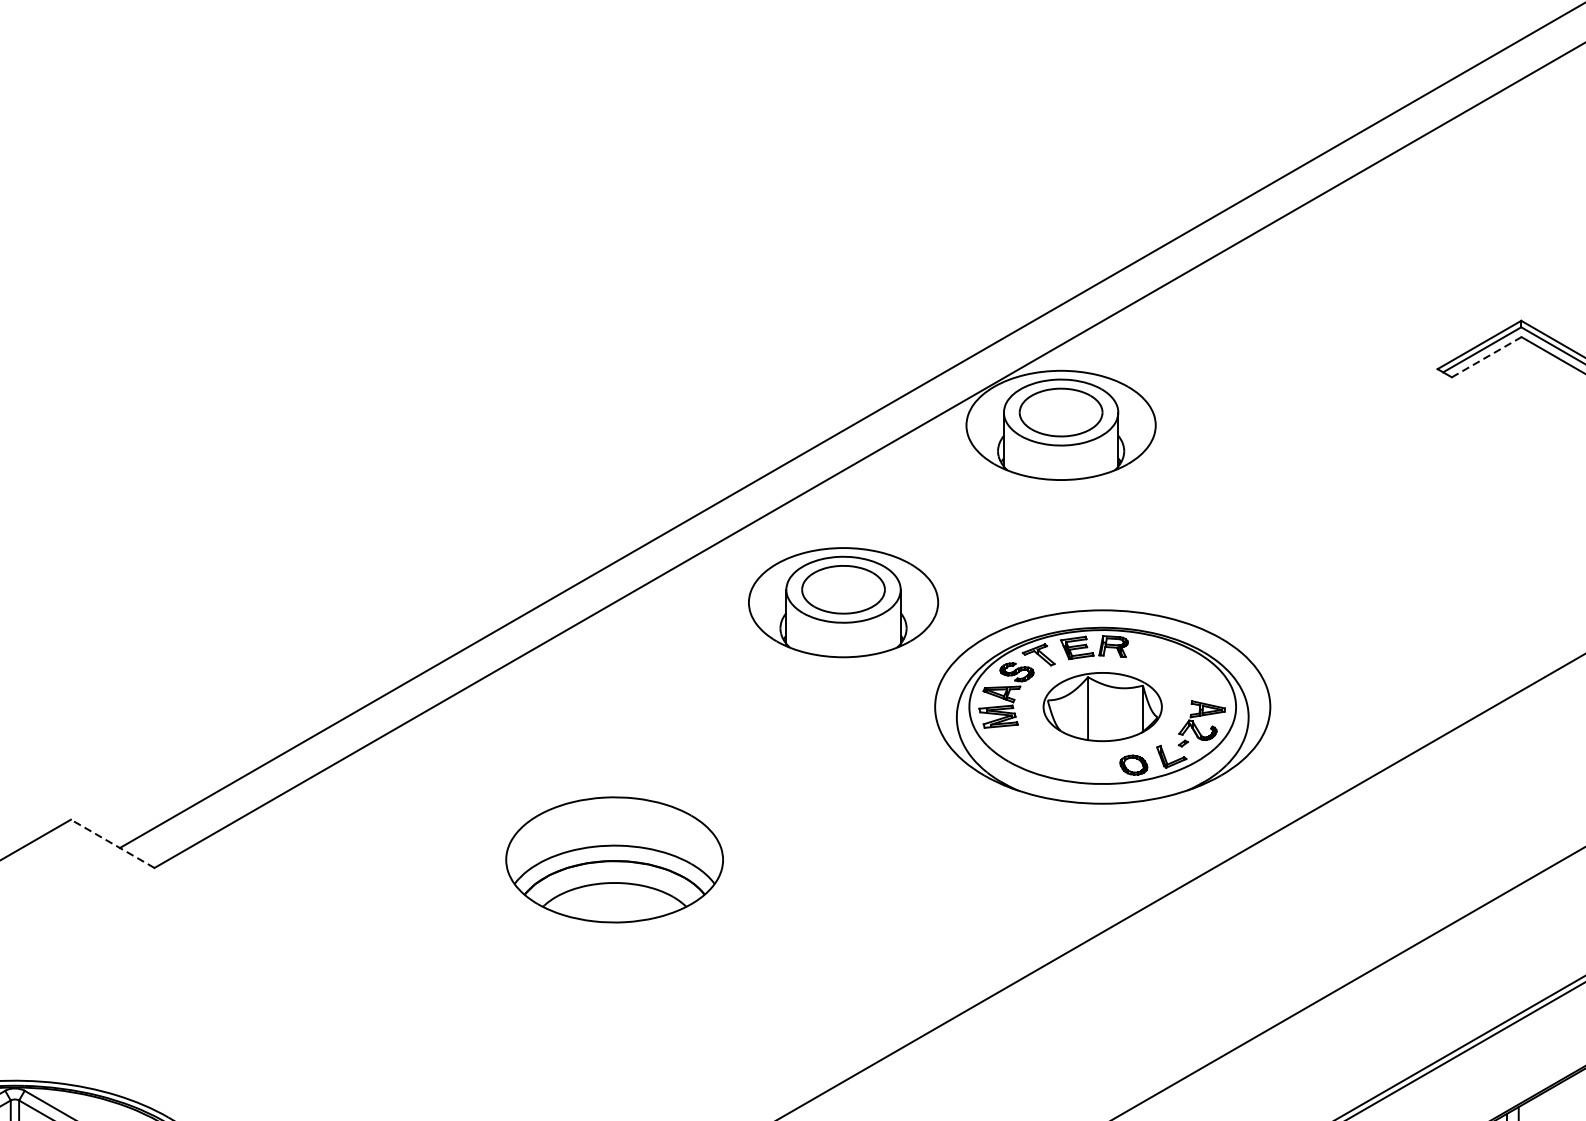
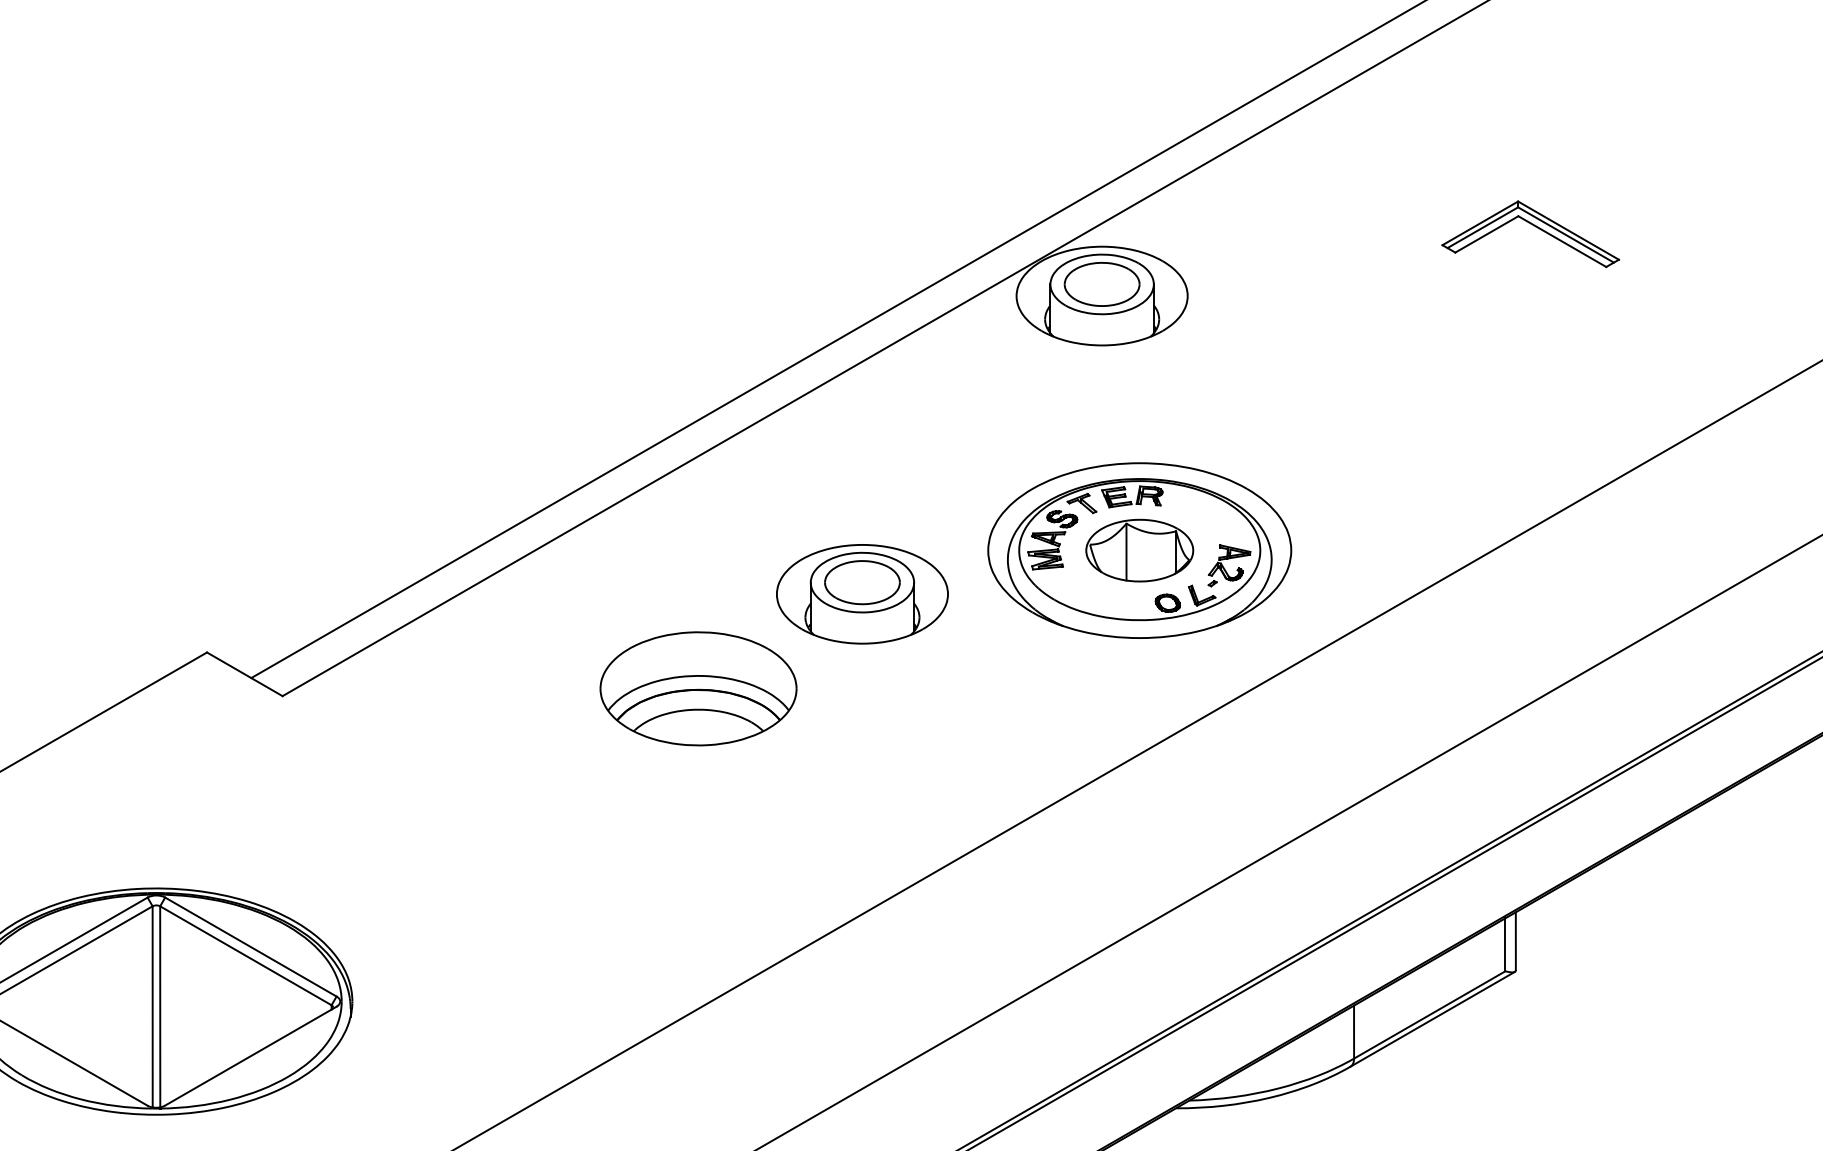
line: (1487, 357) -> (1487, 234), dashed -> solid
part: (843, 602) -> (862, 594), moved
line: (112, 844) -> (244, 674), dashed -> solid

